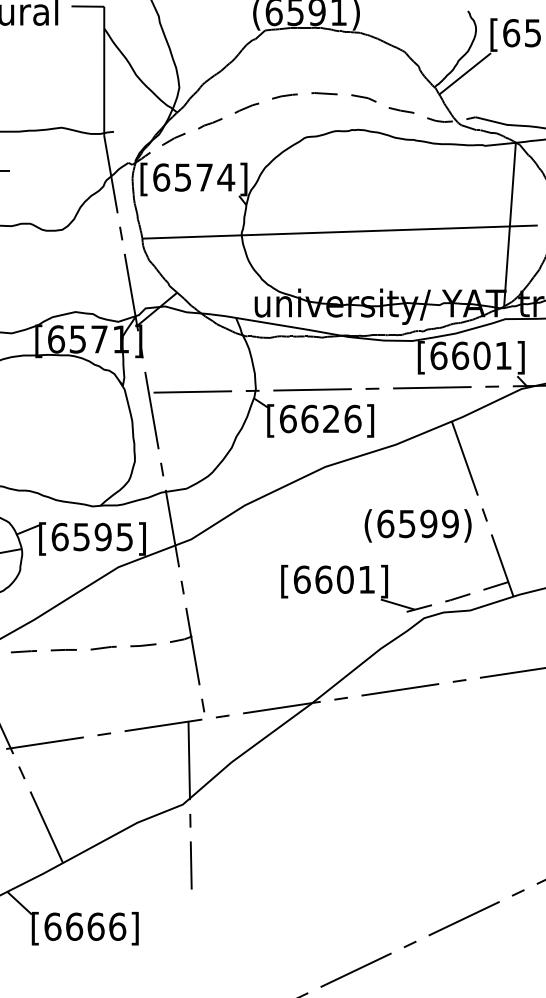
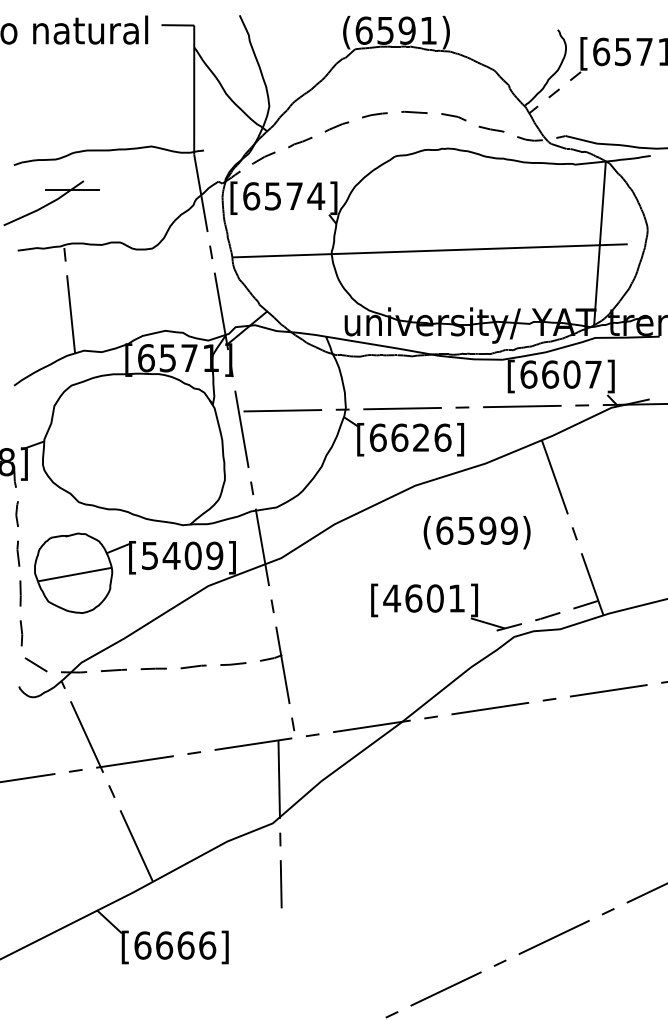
line: (464, 73) -> (554, 92), solid -> dashed
text: (503, 355) -> (593, 374), [6601] -> [6607]
text: (417, 525) -> (476, 532), moved
text: (92, 536) -> (182, 555), [6595] -> [5409]
text: (302, 579) -> (392, 598), [6601] -> [4601]

